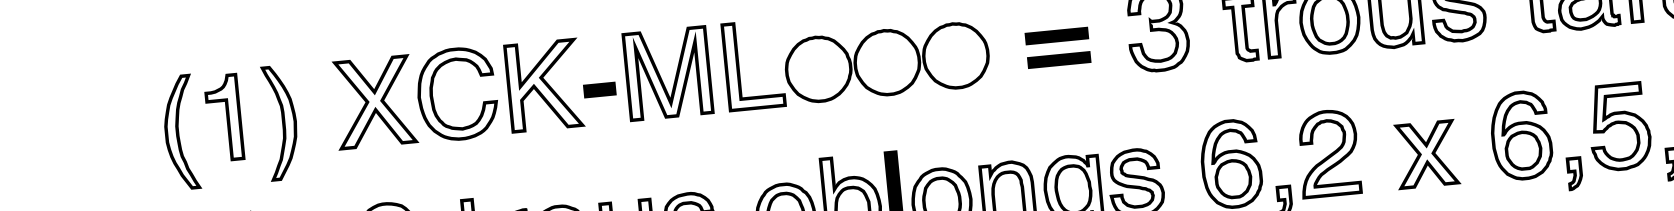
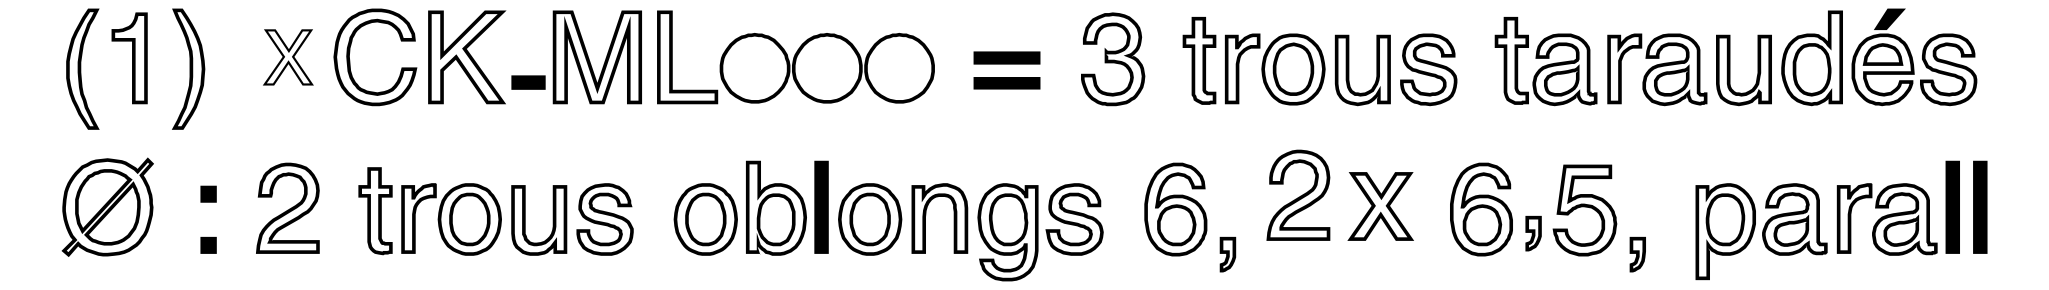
part: (599, 89) -> (528, 82), moved
part: (374, 102) -> (288, 57), size x0.6
part: (1328, 152) -> (1298, 194), moved
part: (1426, 154) -> (1380, 206), moved
part: (1574, 173) -> (1533, 233), moved

